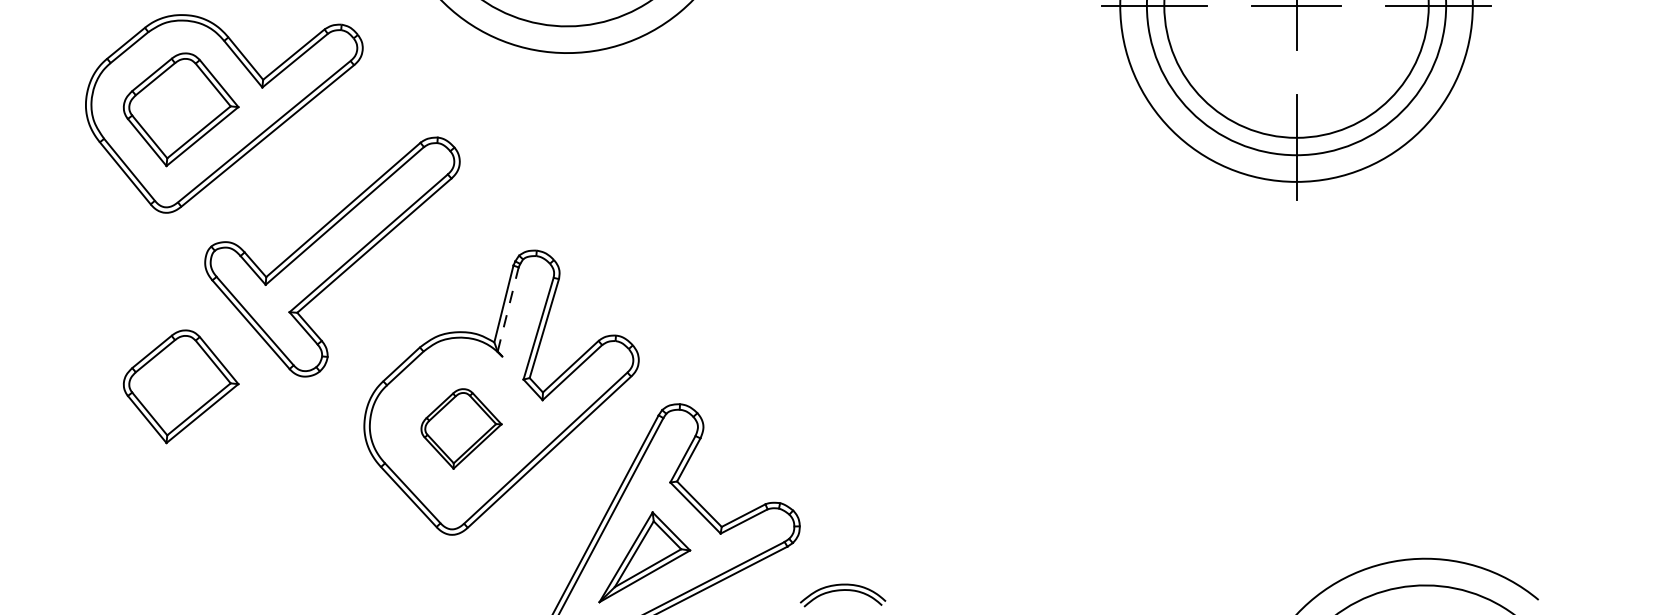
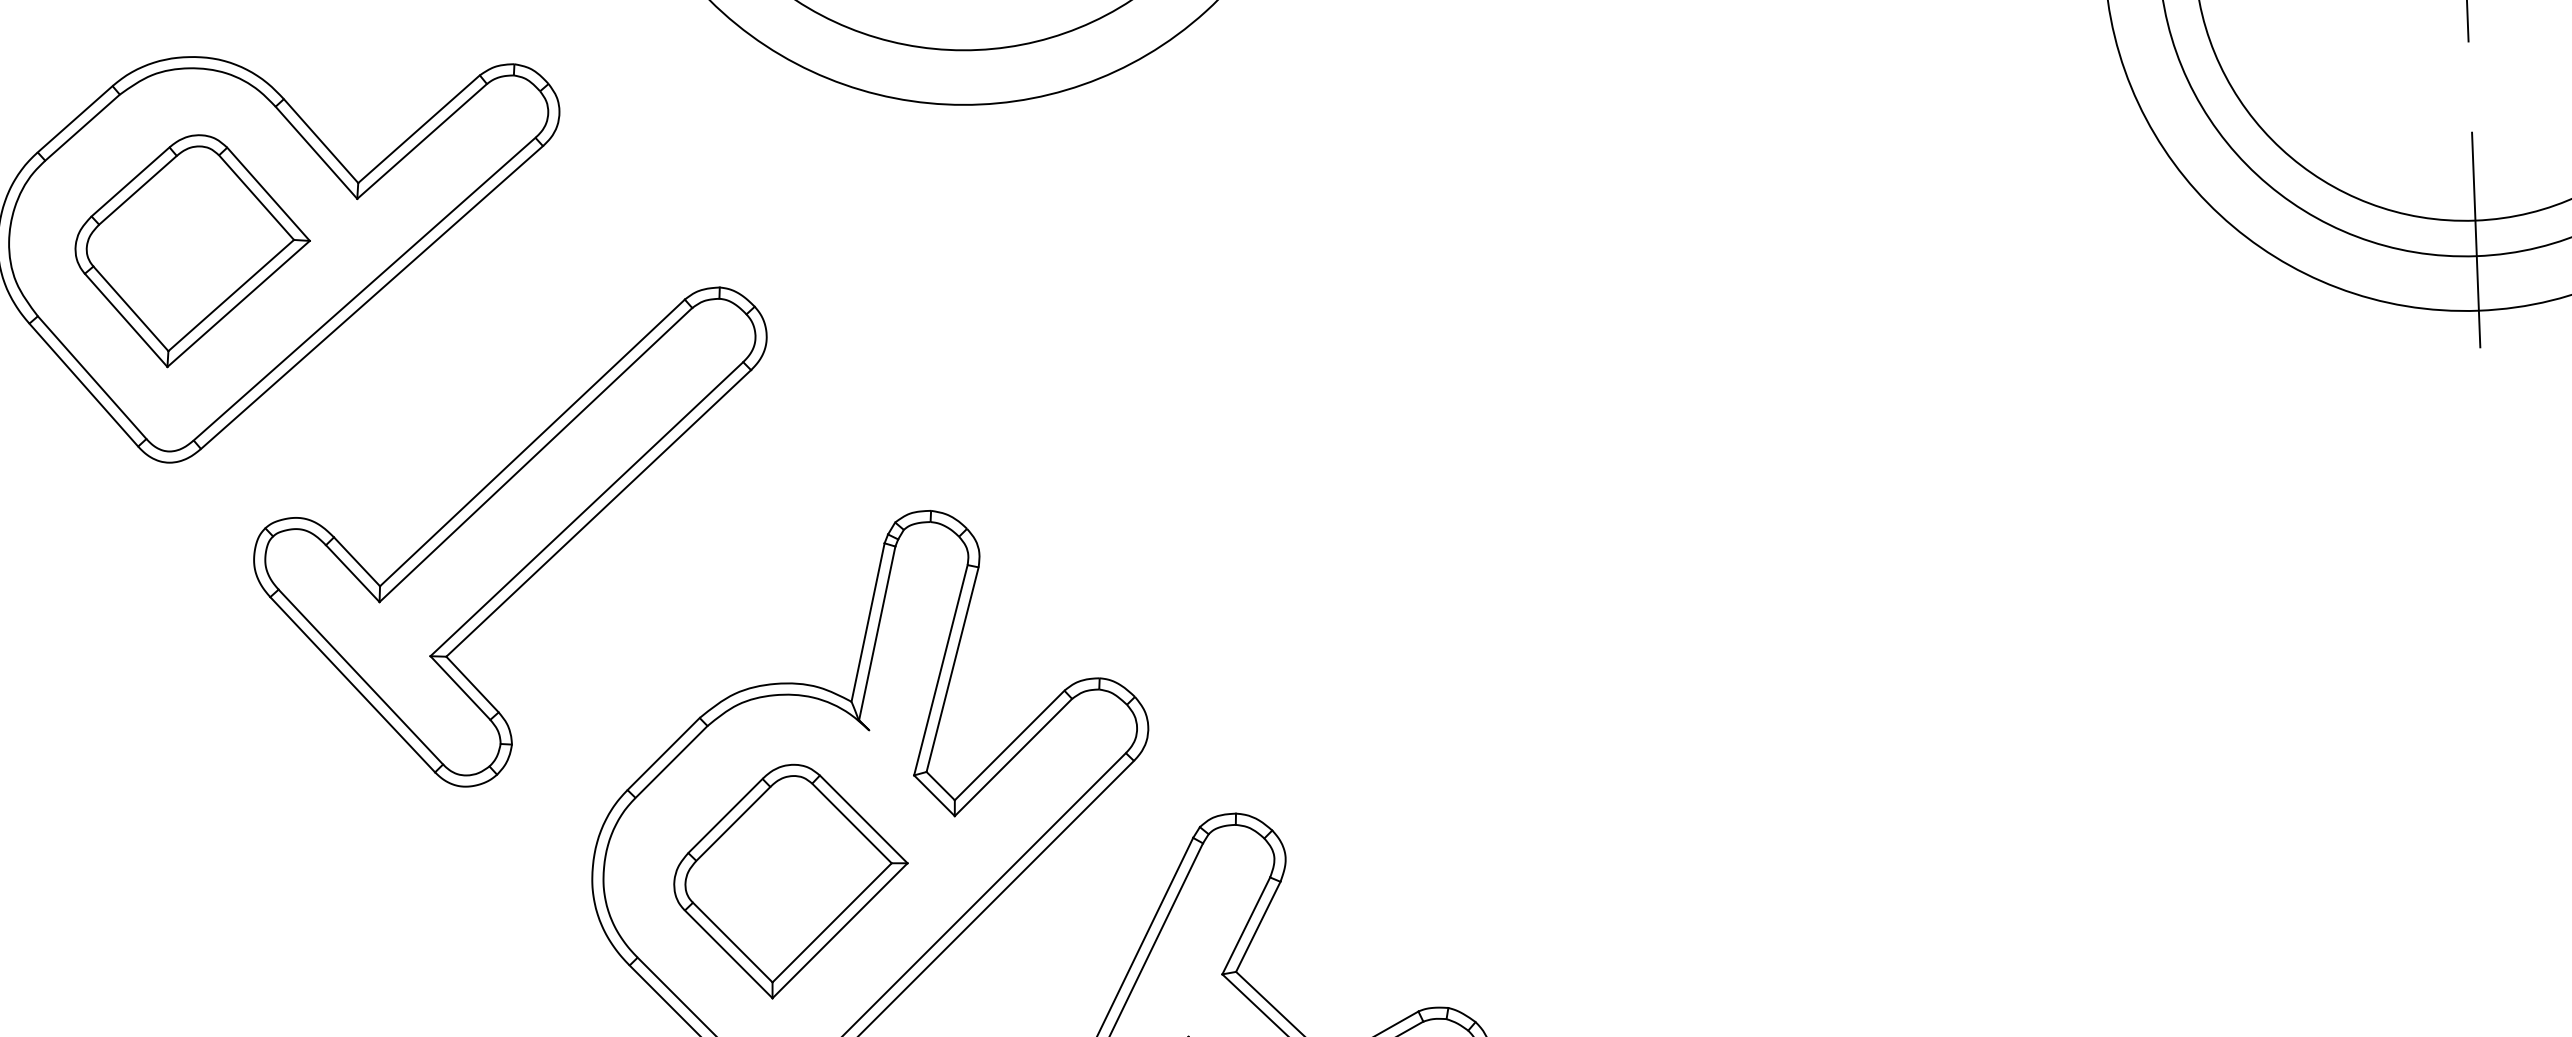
line: (508, 308) -> (877, 631), dashed -> solid
part: (181, 386) -> (215, 816), removed
part: (461, 428) -> (791, 880), size x1.43

